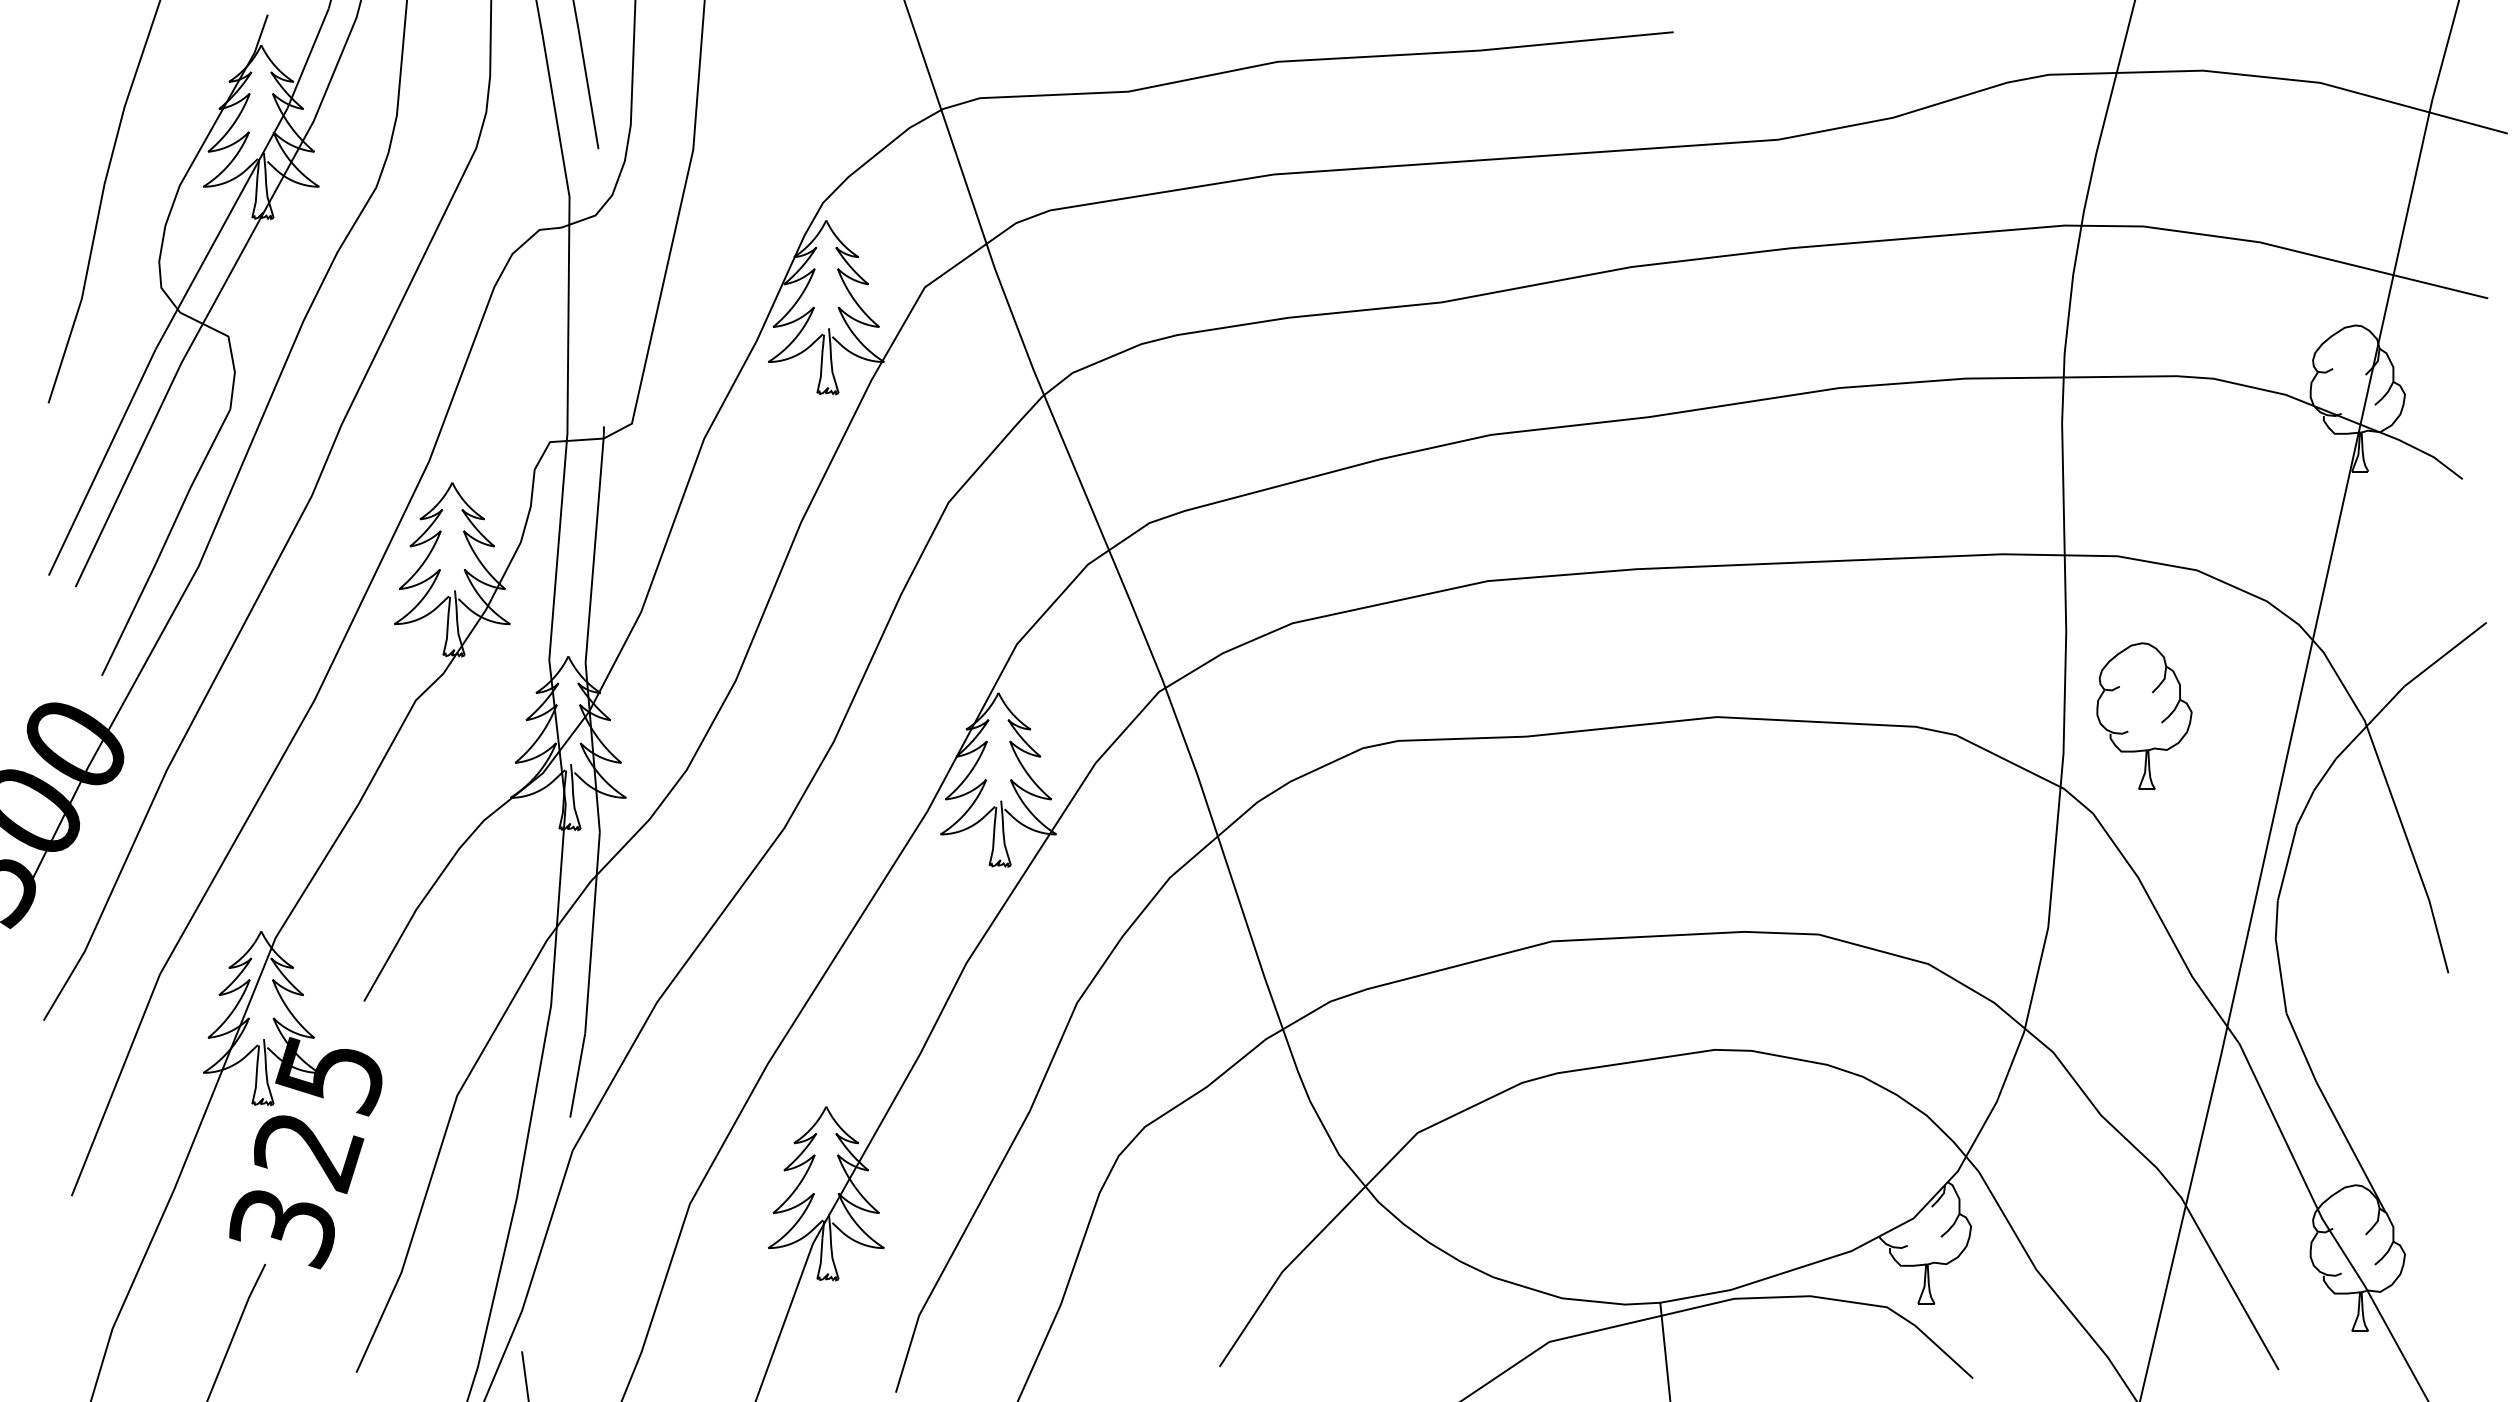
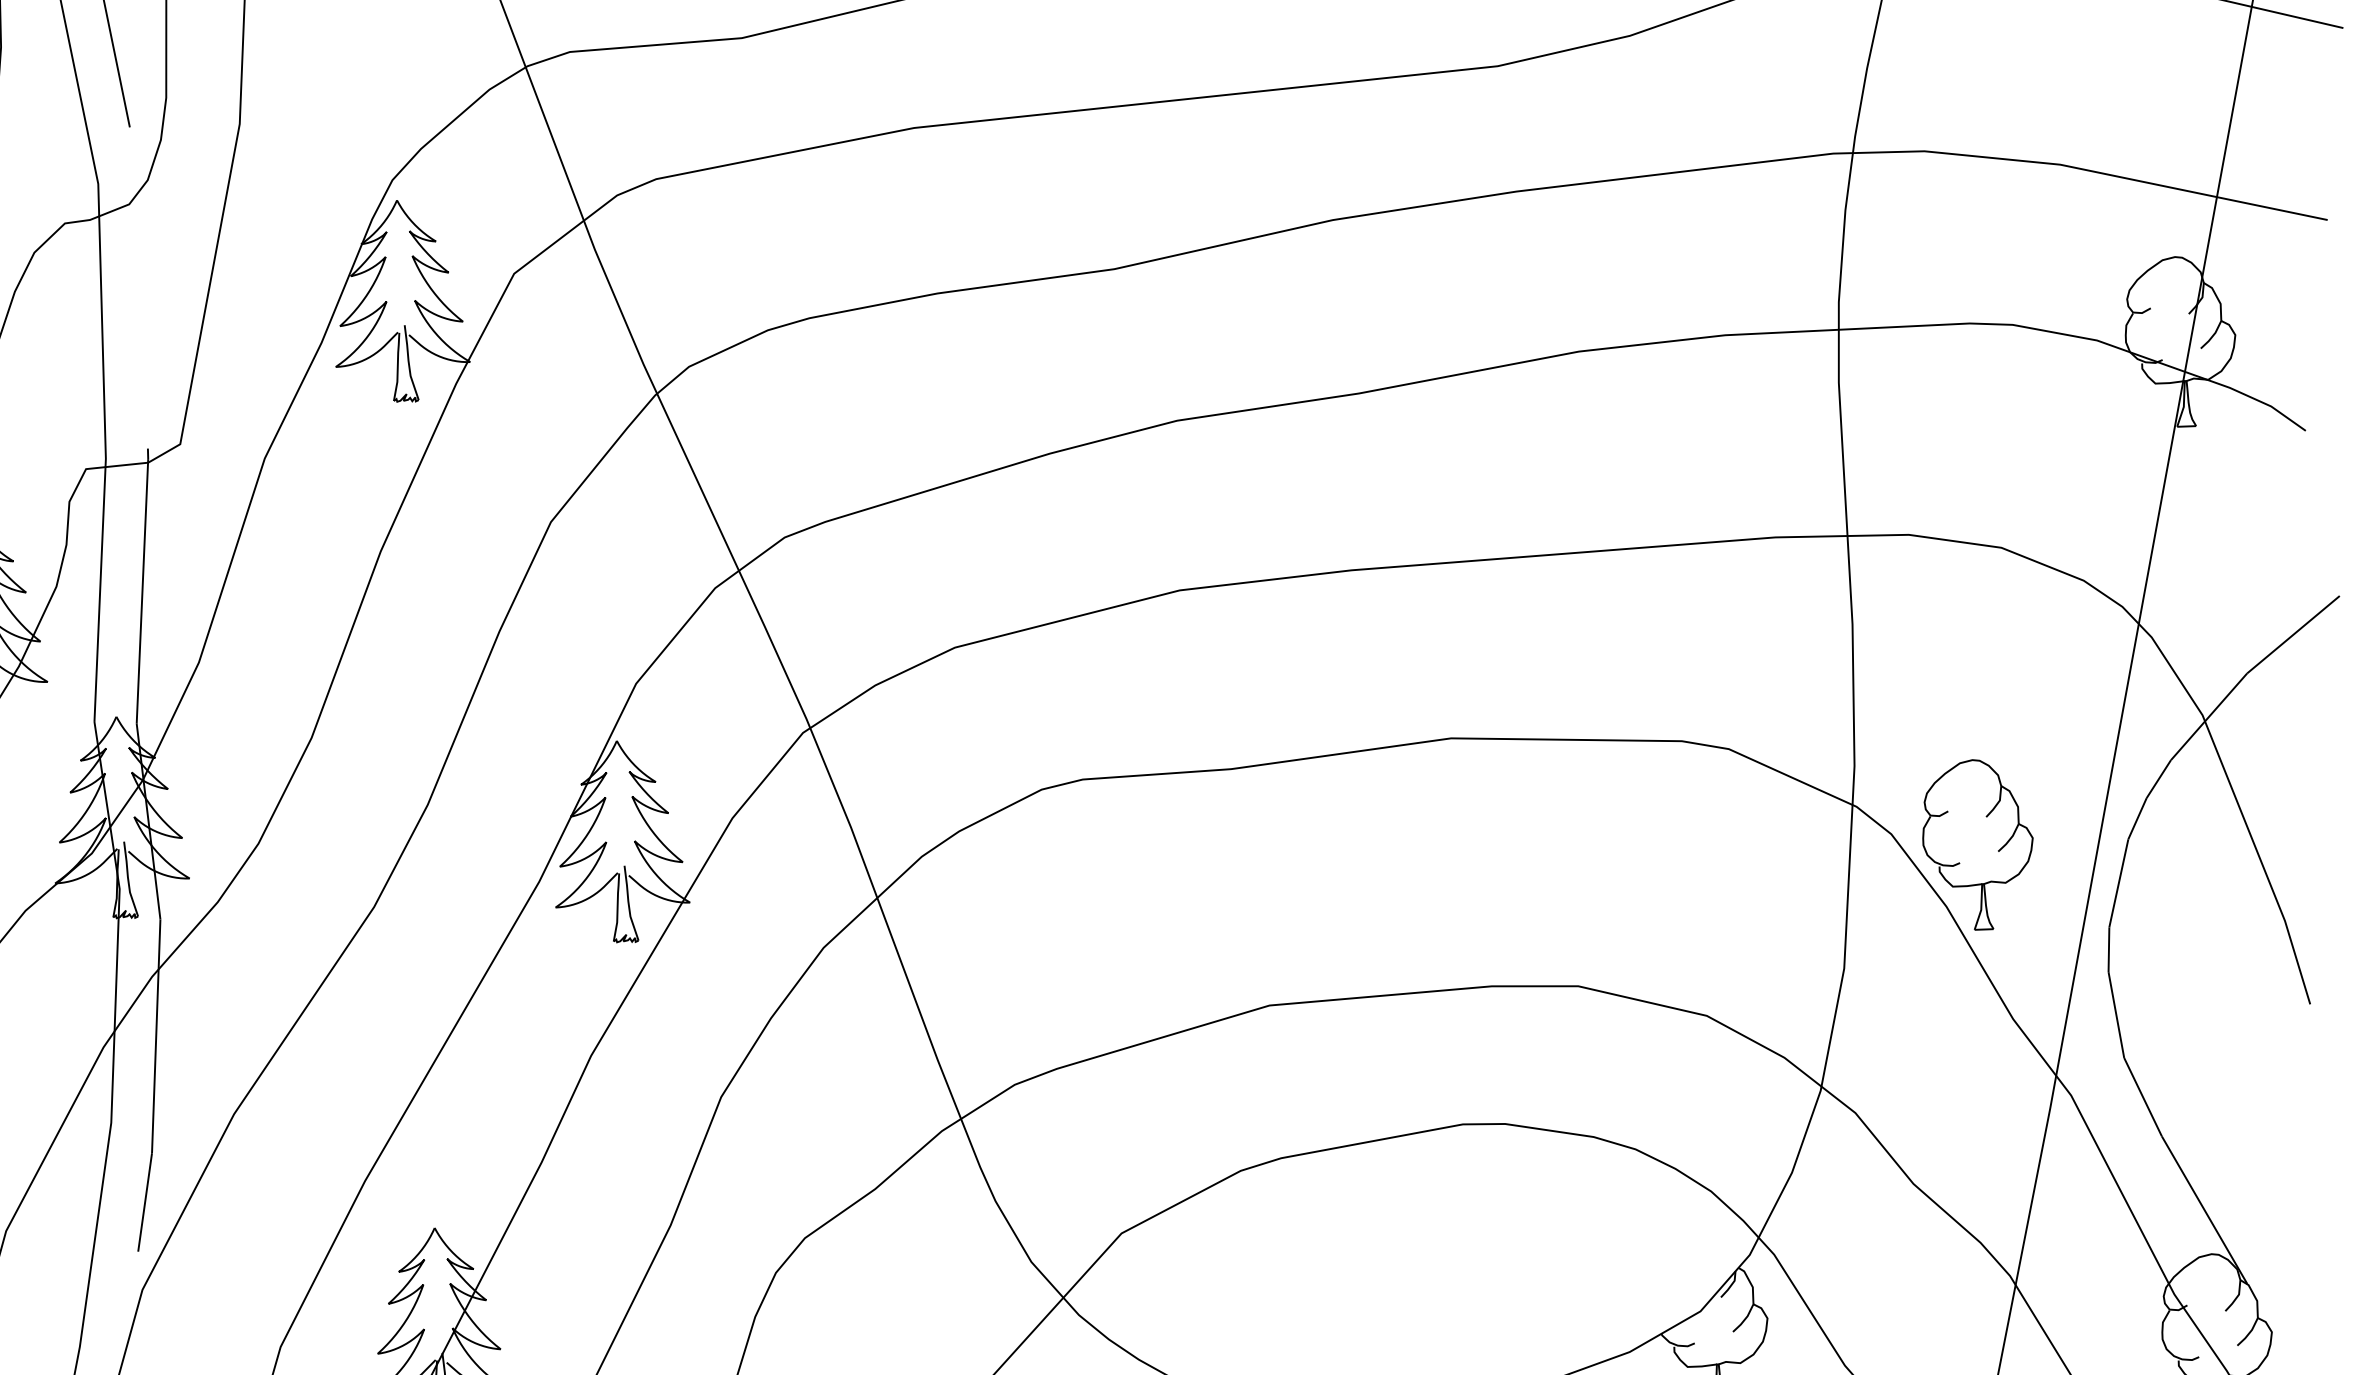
part: (2144, 715) -> (1978, 843), moved

